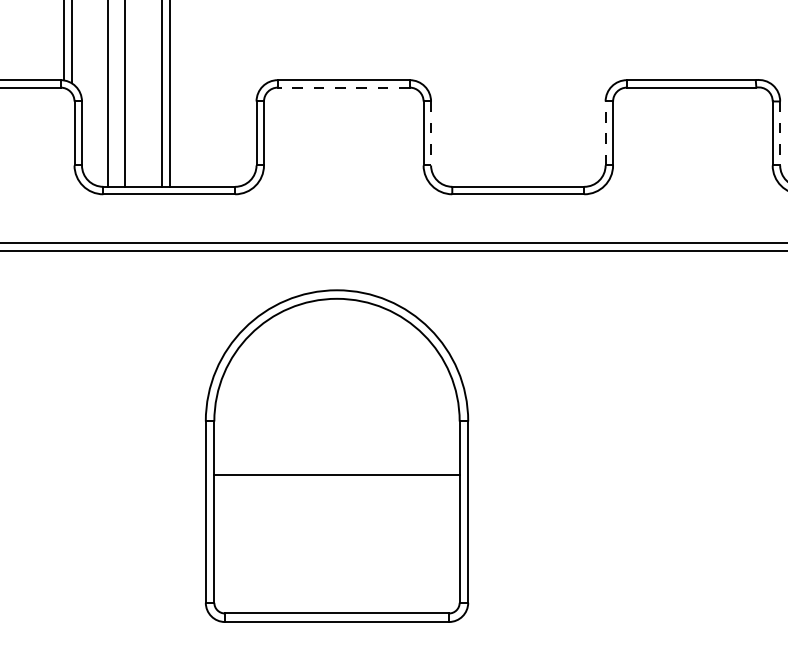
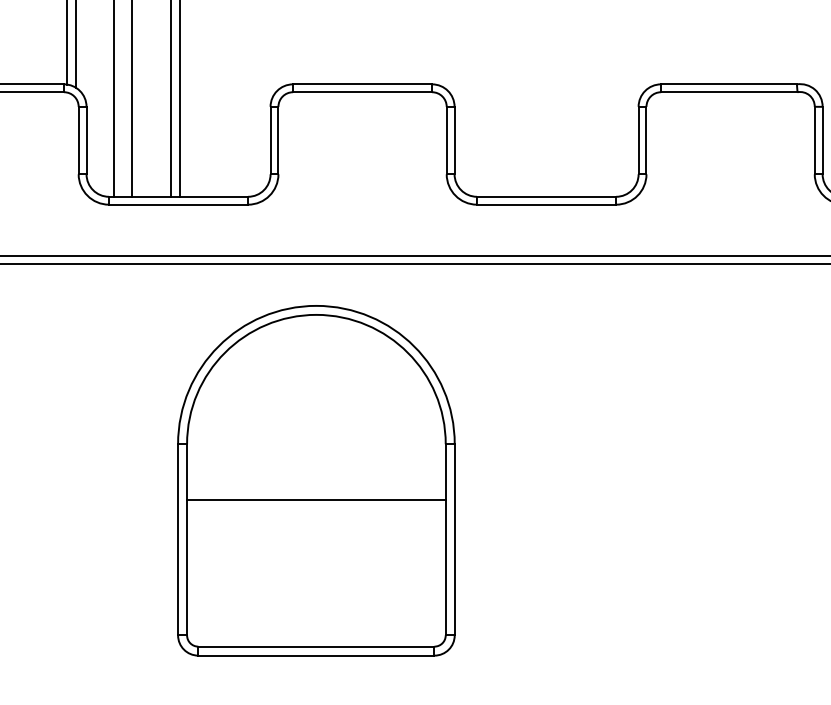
line: (343, 87) -> (362, 92), dashed -> solid
line: (431, 133) -> (455, 140), dashed -> solid
line: (605, 133) -> (638, 140), dashed -> solid
line: (780, 133) -> (822, 140), dashed -> solid
part: (337, 455) -> (316, 480), moved

